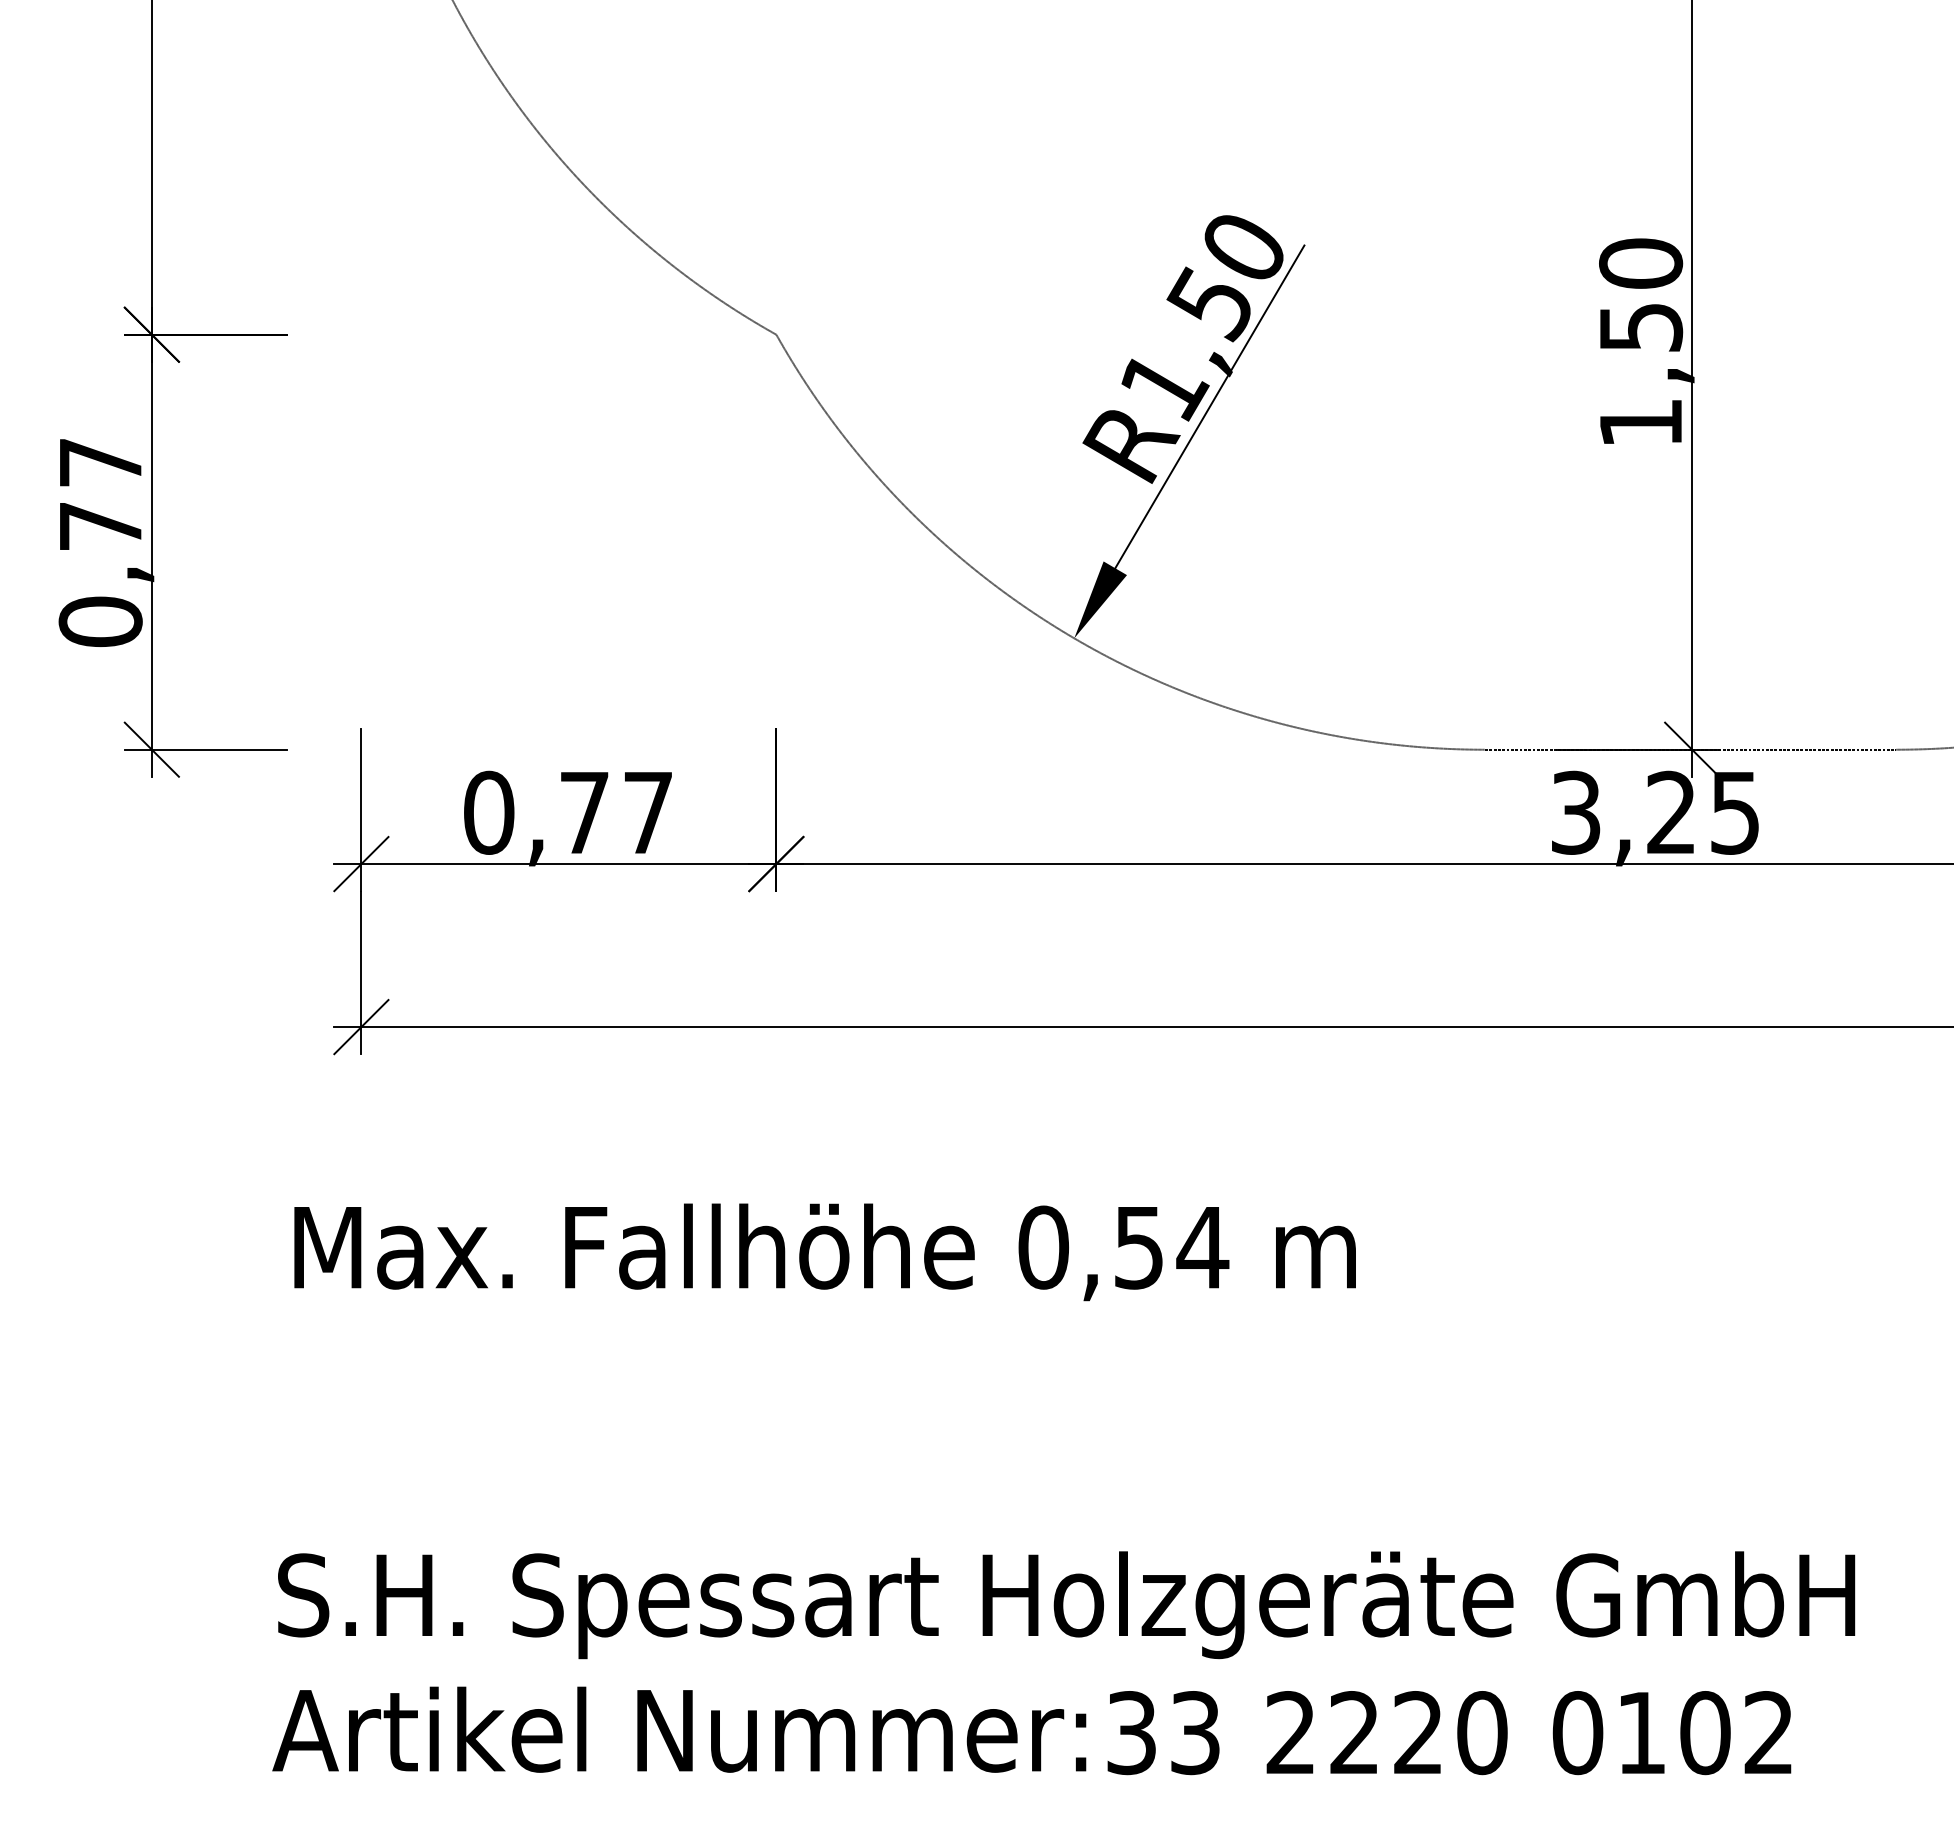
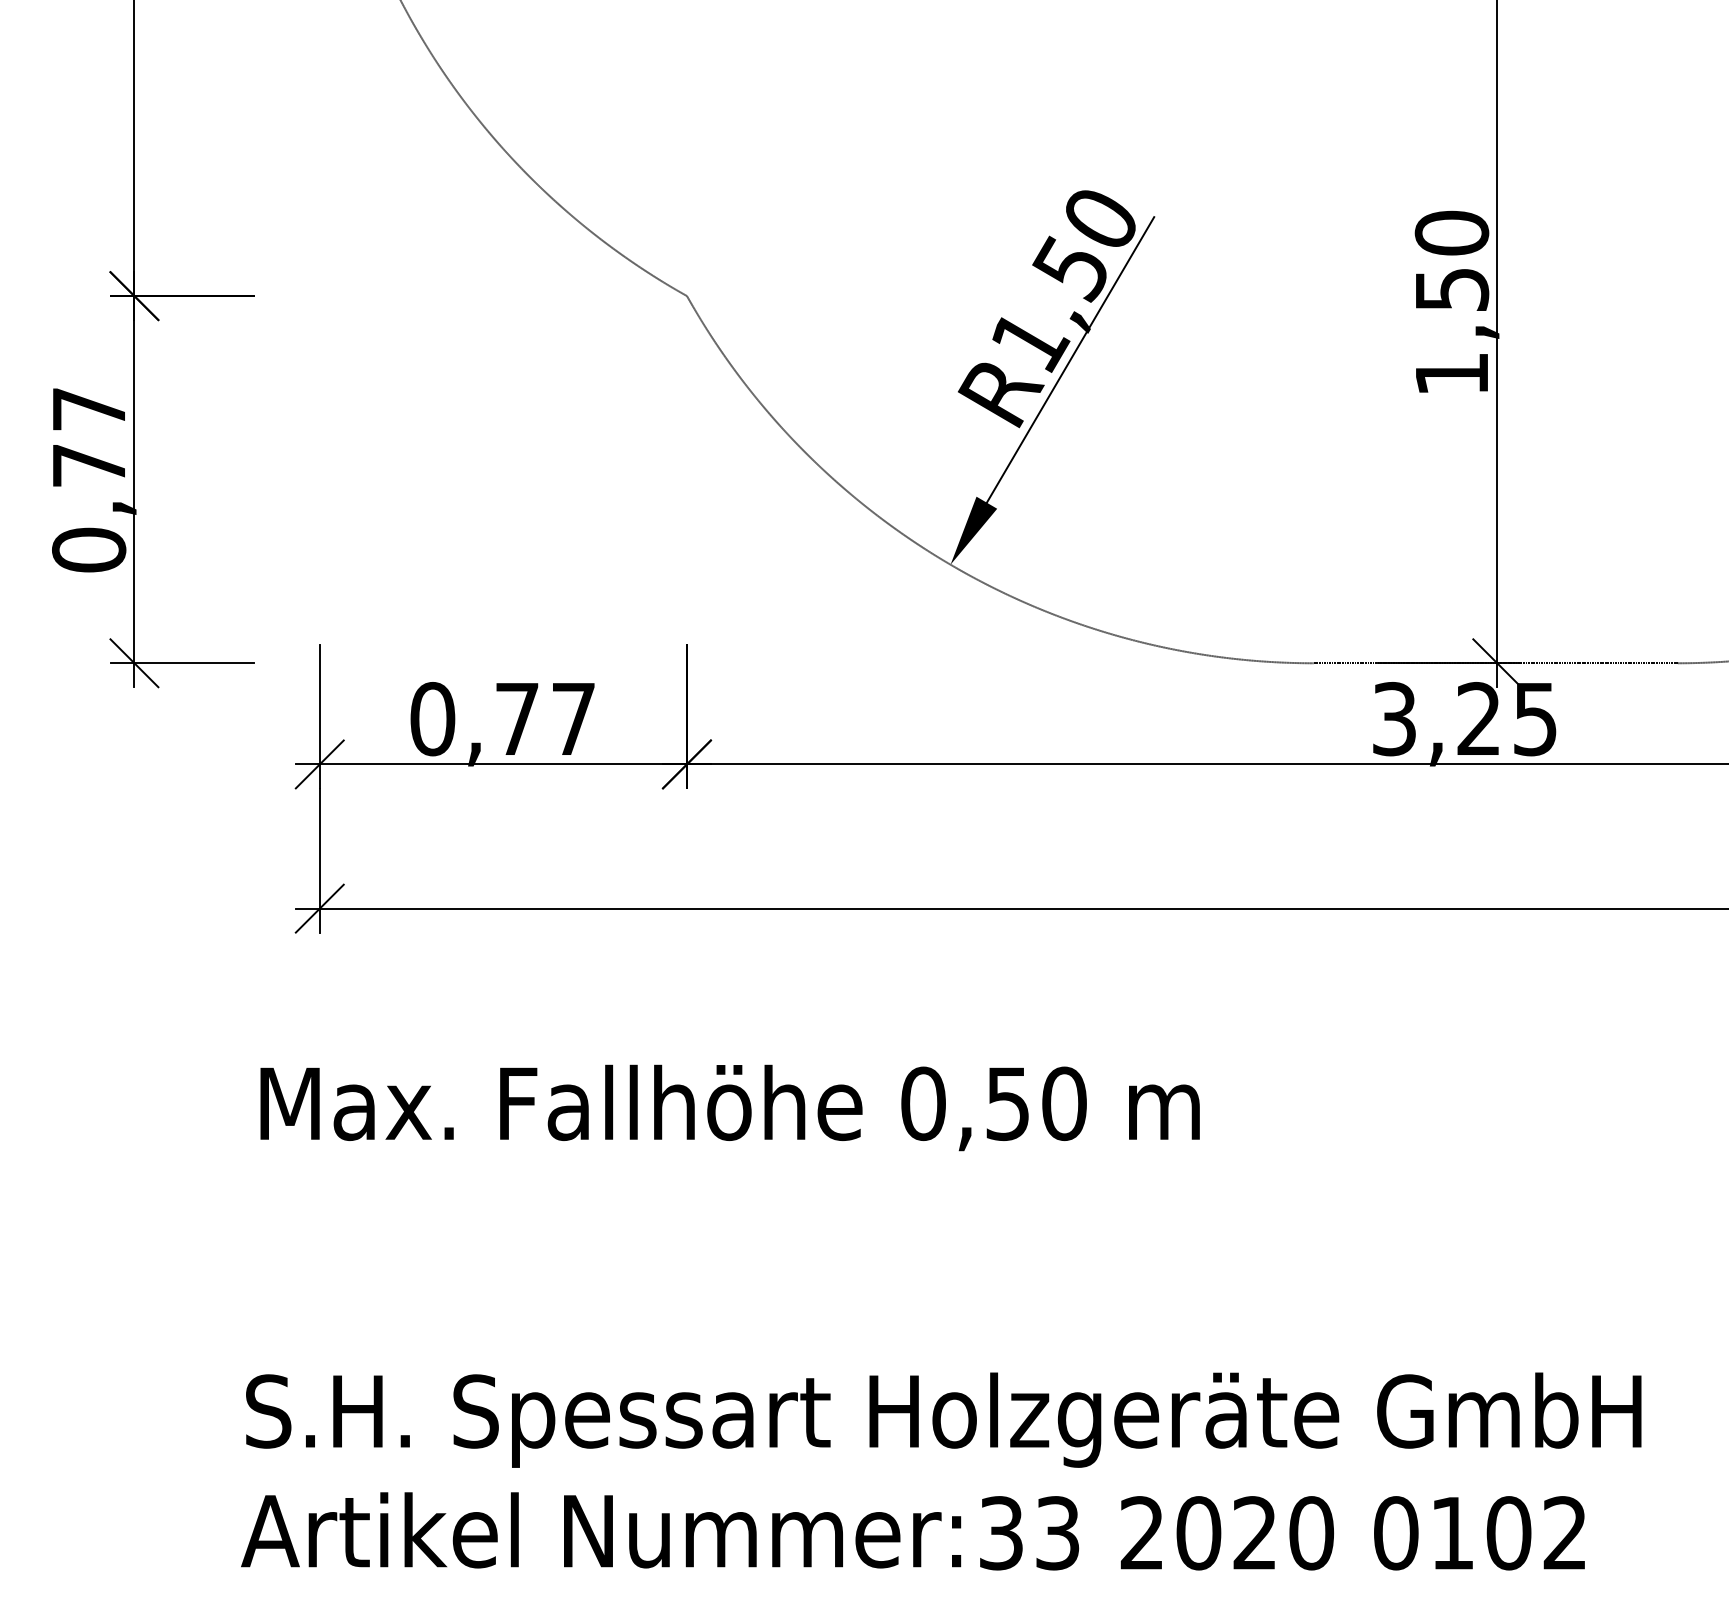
text: (1202, 1247) -> (1064, 1103), 0,54 -> 0,50
text: (1354, 1733) -> (1198, 1533), 2220 -> 2020

